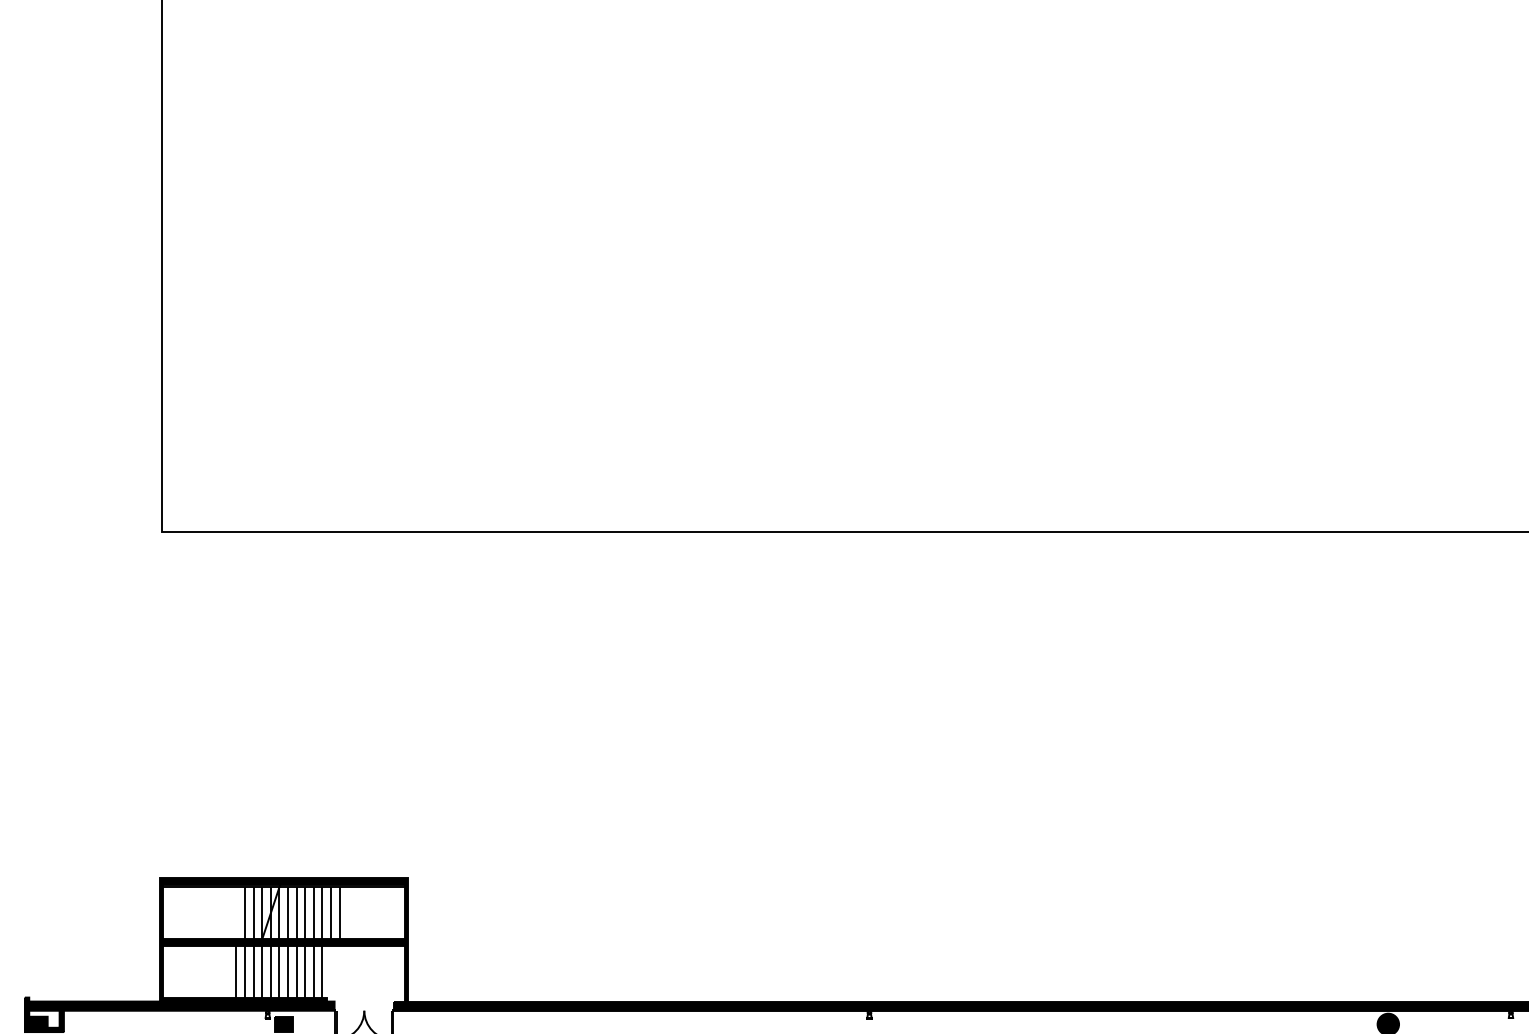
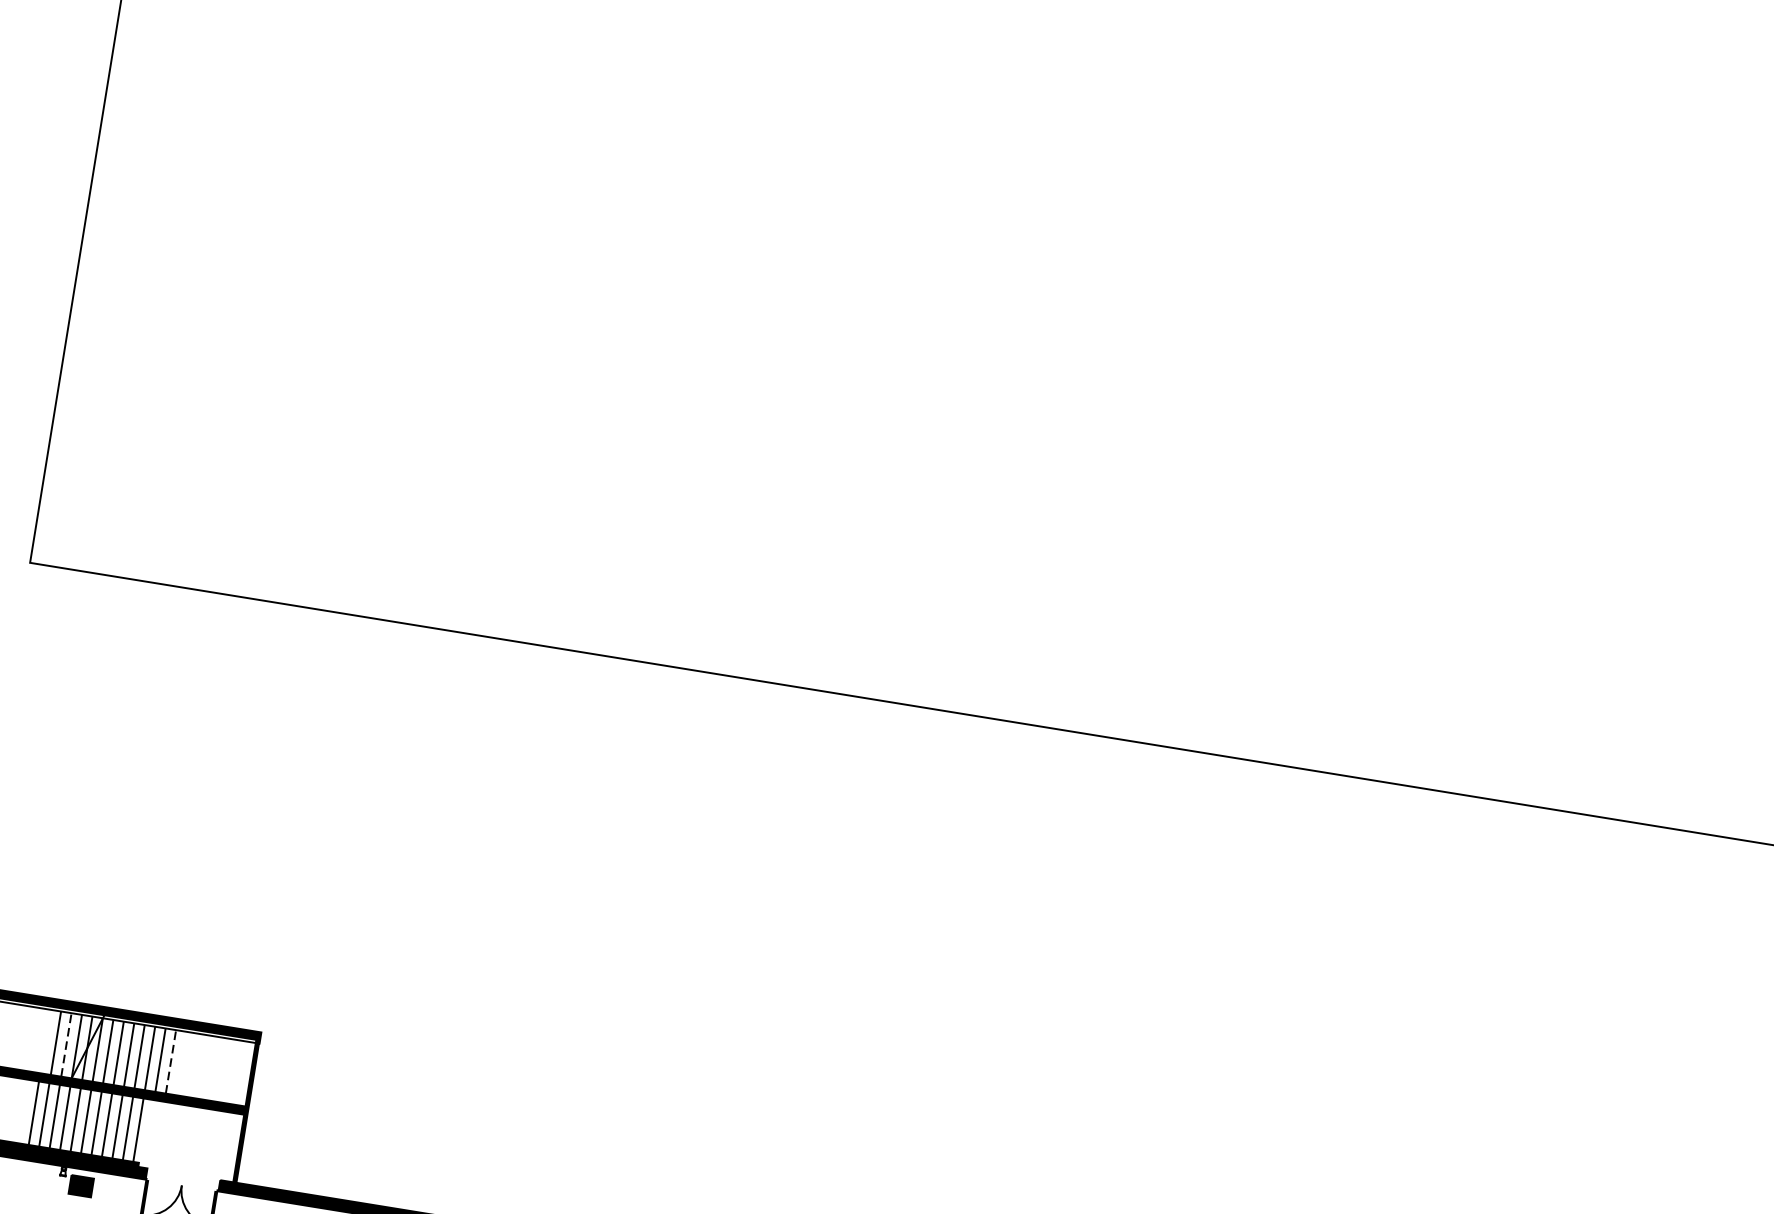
line: (253, 912) -> (66, 1044), solid -> dashed
line: (339, 912) -> (171, 1060), solid -> dashed

